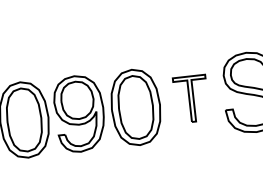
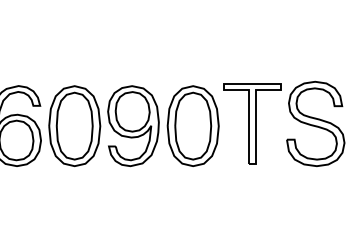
part: (191, 98) -> (252, 123), size x1.67

